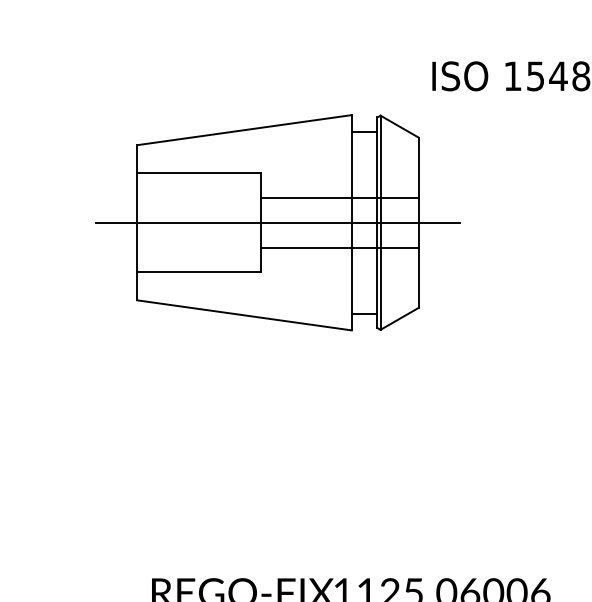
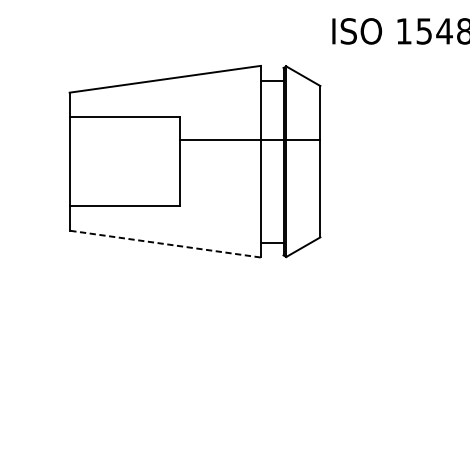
line: (277, 222) -> (194, 161), removed
line: (339, 247) -> (249, 183), removed
line: (243, 315) -> (164, 244), solid -> dashed

